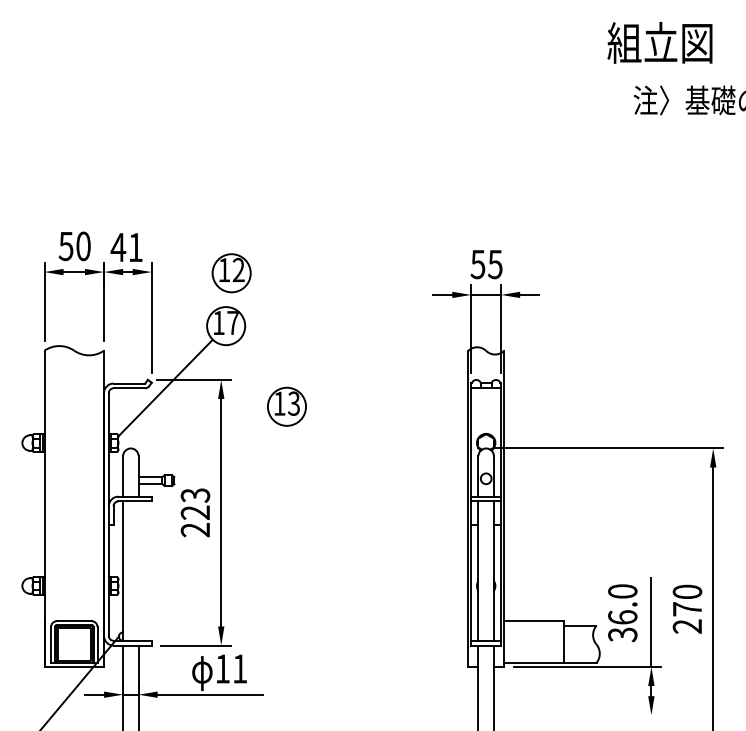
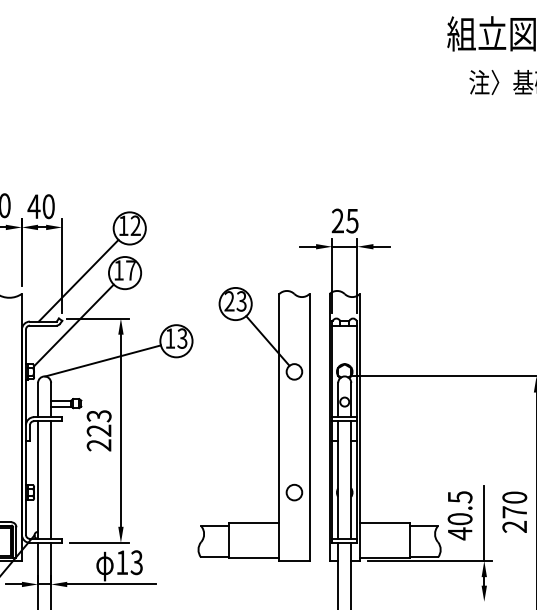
text: (135, 247) -> (48, 206), 41 -> 40
text: (477, 264) -> (337, 221), 55 -> 25
line: (171, 334) -> (78, 280), added
line: (199, 429) -> (102, 360), added
part: (408, 504) -> (279, 423), added
line: (138, 570) -> (51, 479), added
text: (622, 613) -> (459, 515), 36.0 -> 40.5
text: (239, 668) -> (136, 562), 11 -> 13

